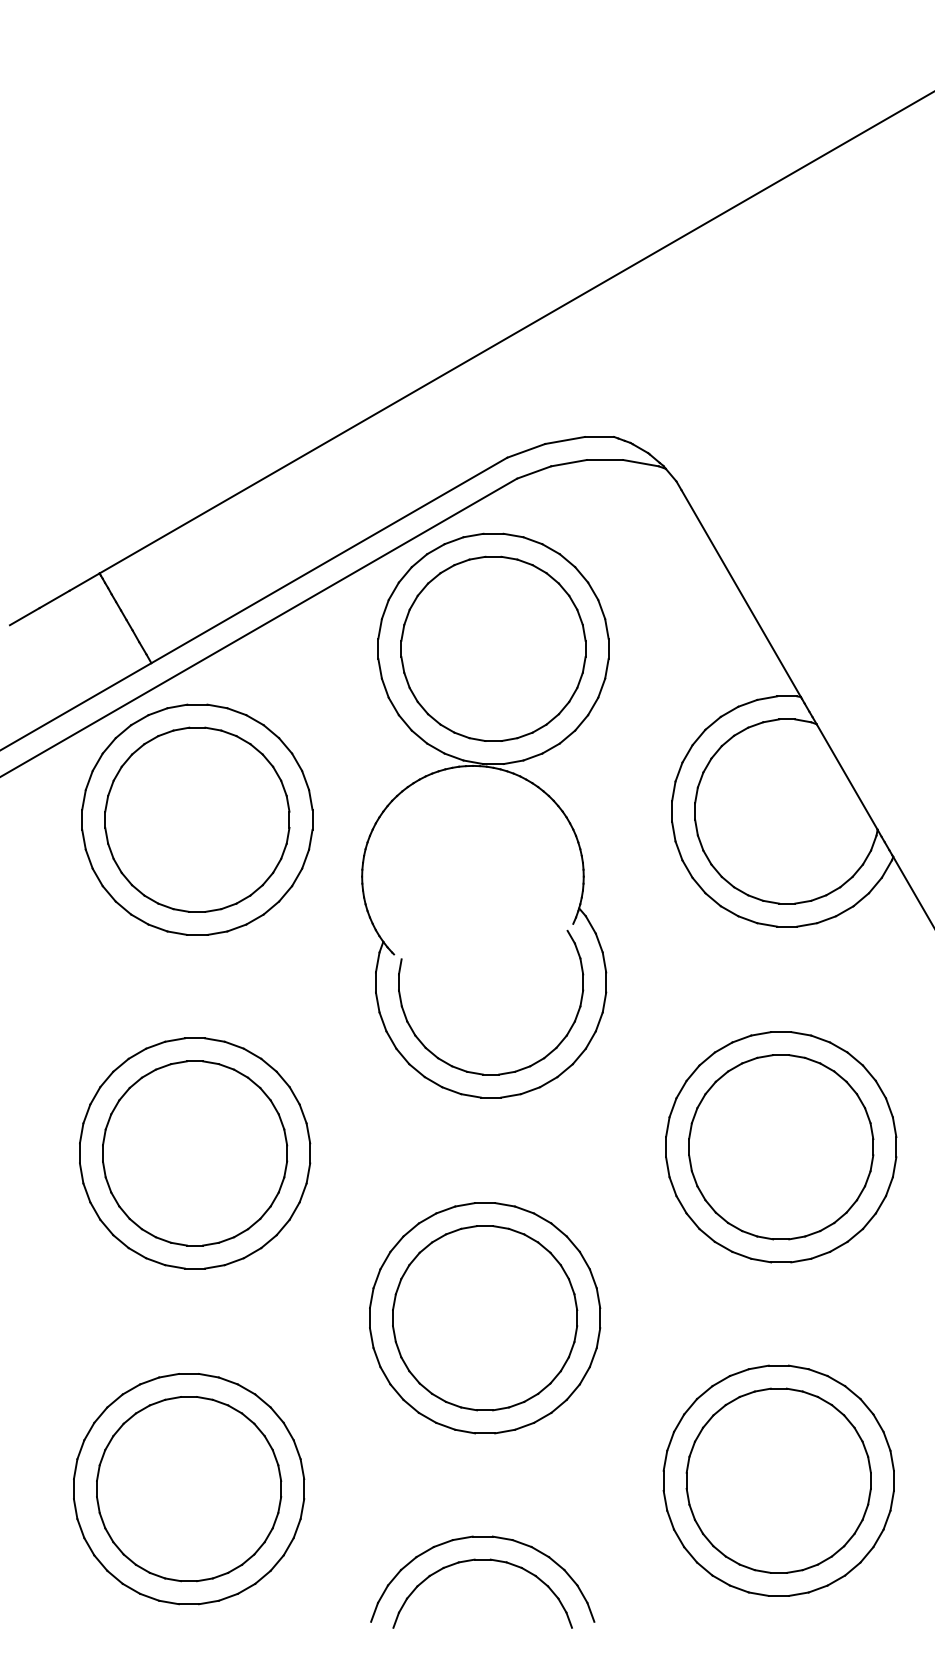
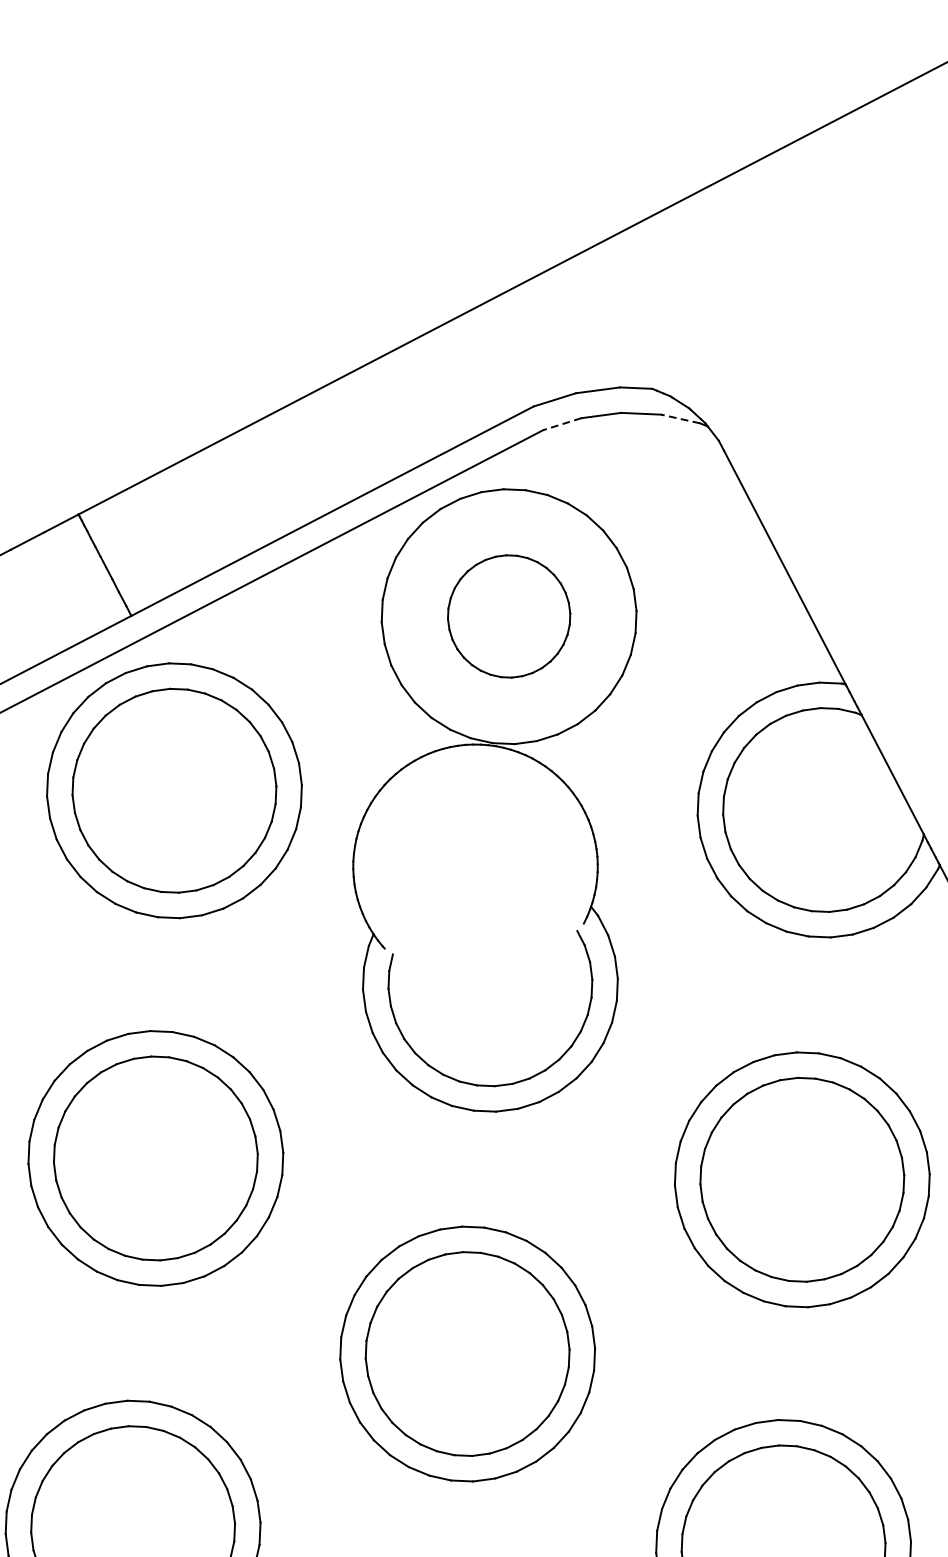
line: (640, 463) -> (680, 419), solid -> dashed
line: (533, 472) -> (561, 424), solid -> dashed
part: (493, 648) -> (509, 616), size x0.6

